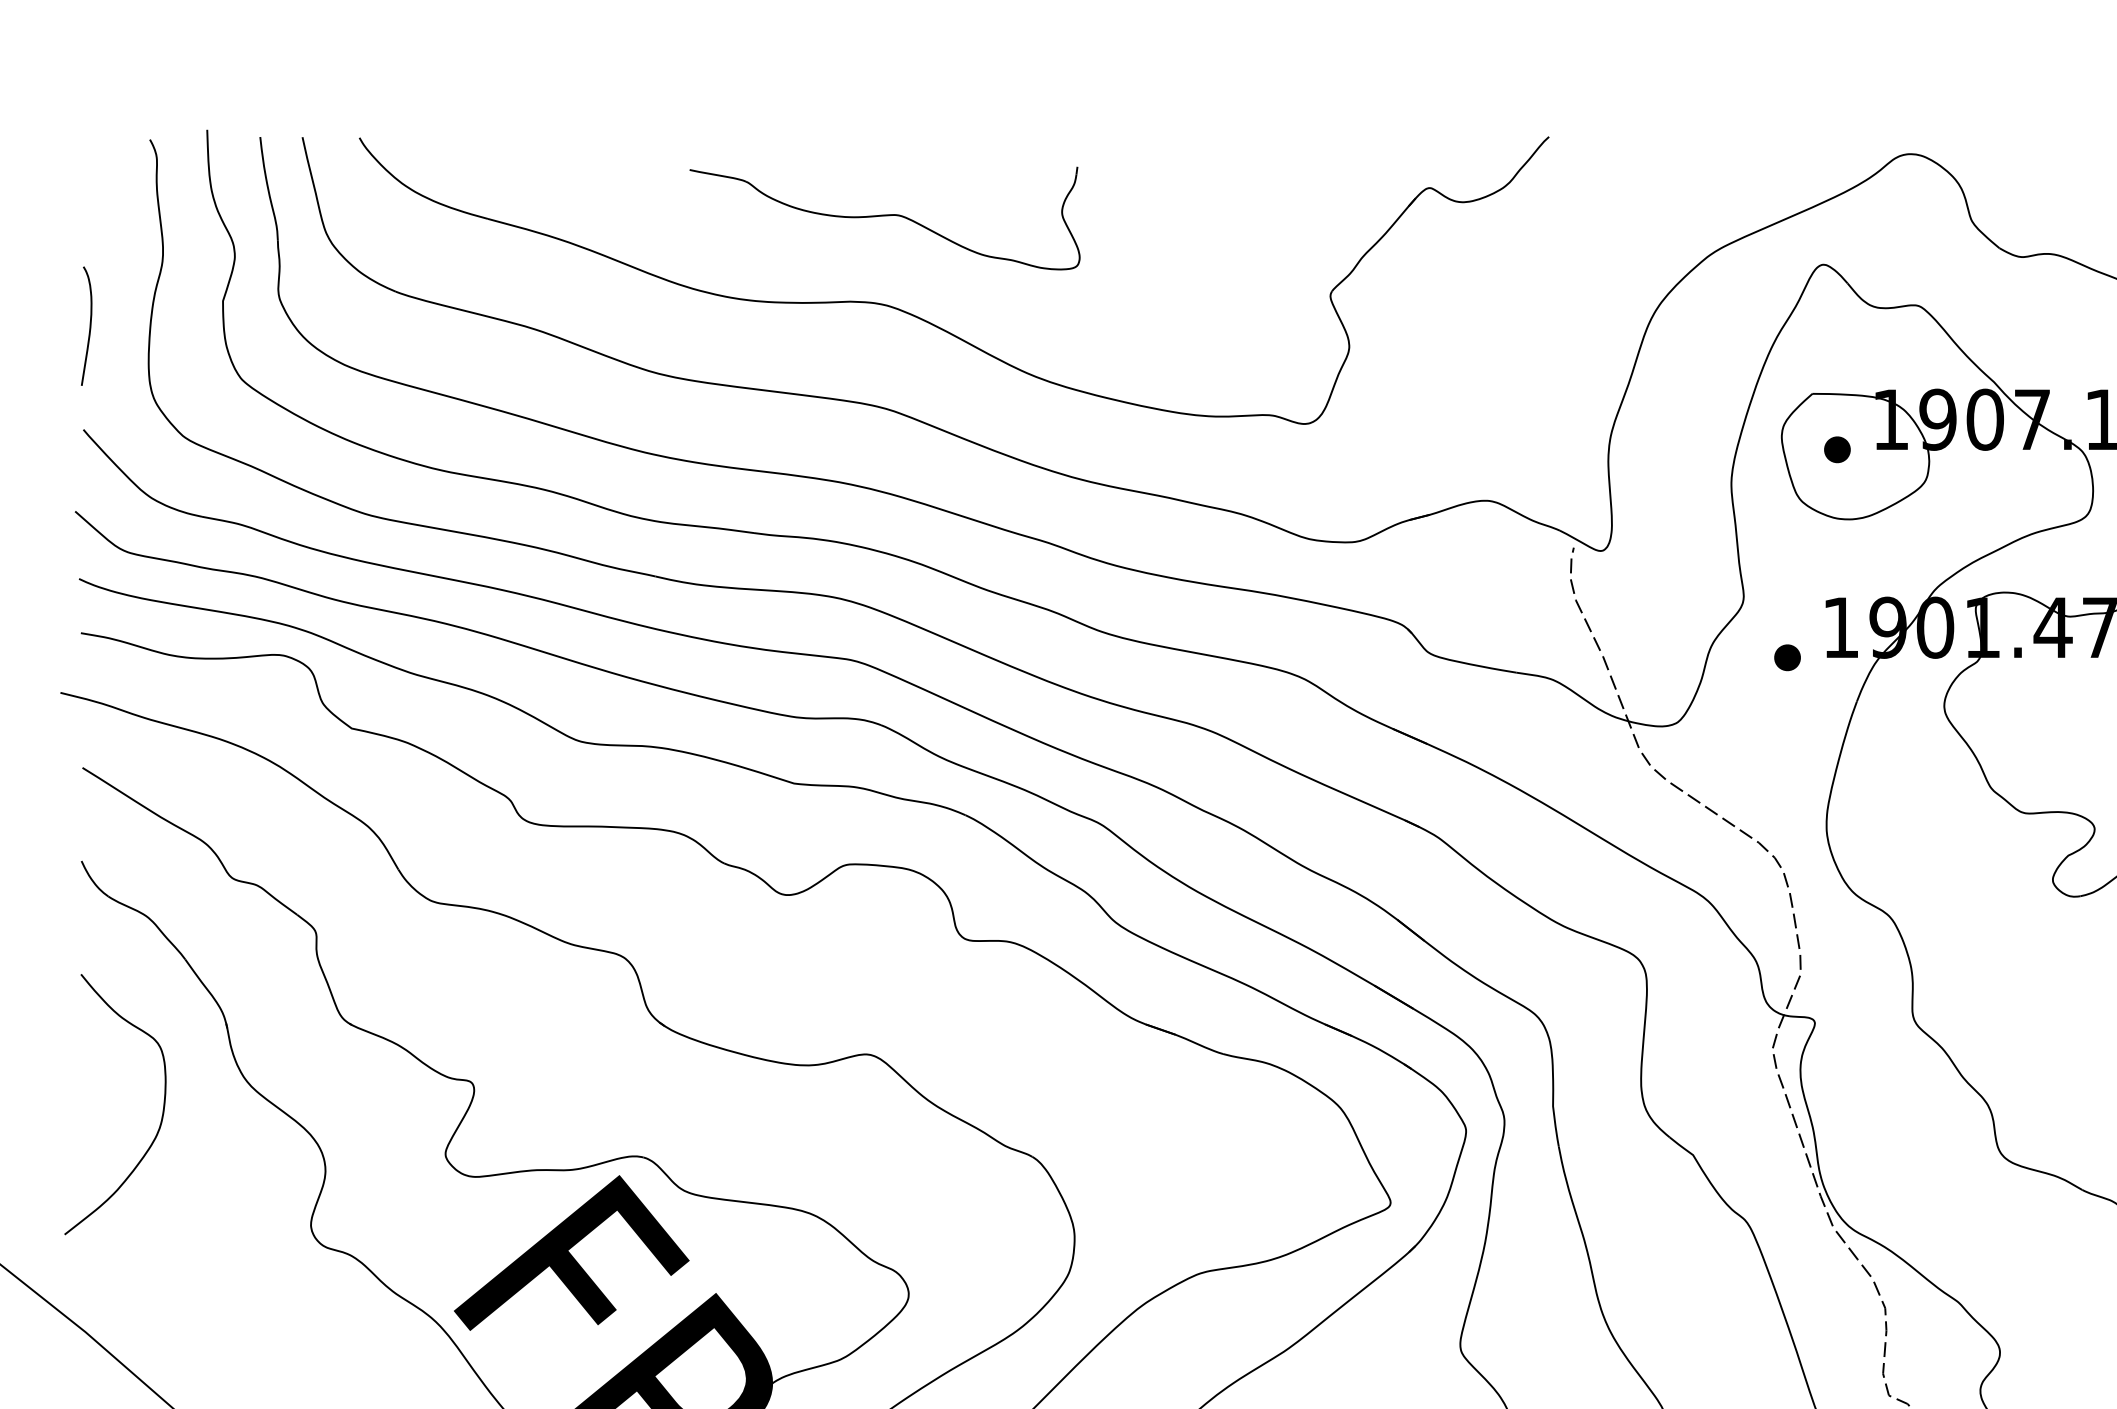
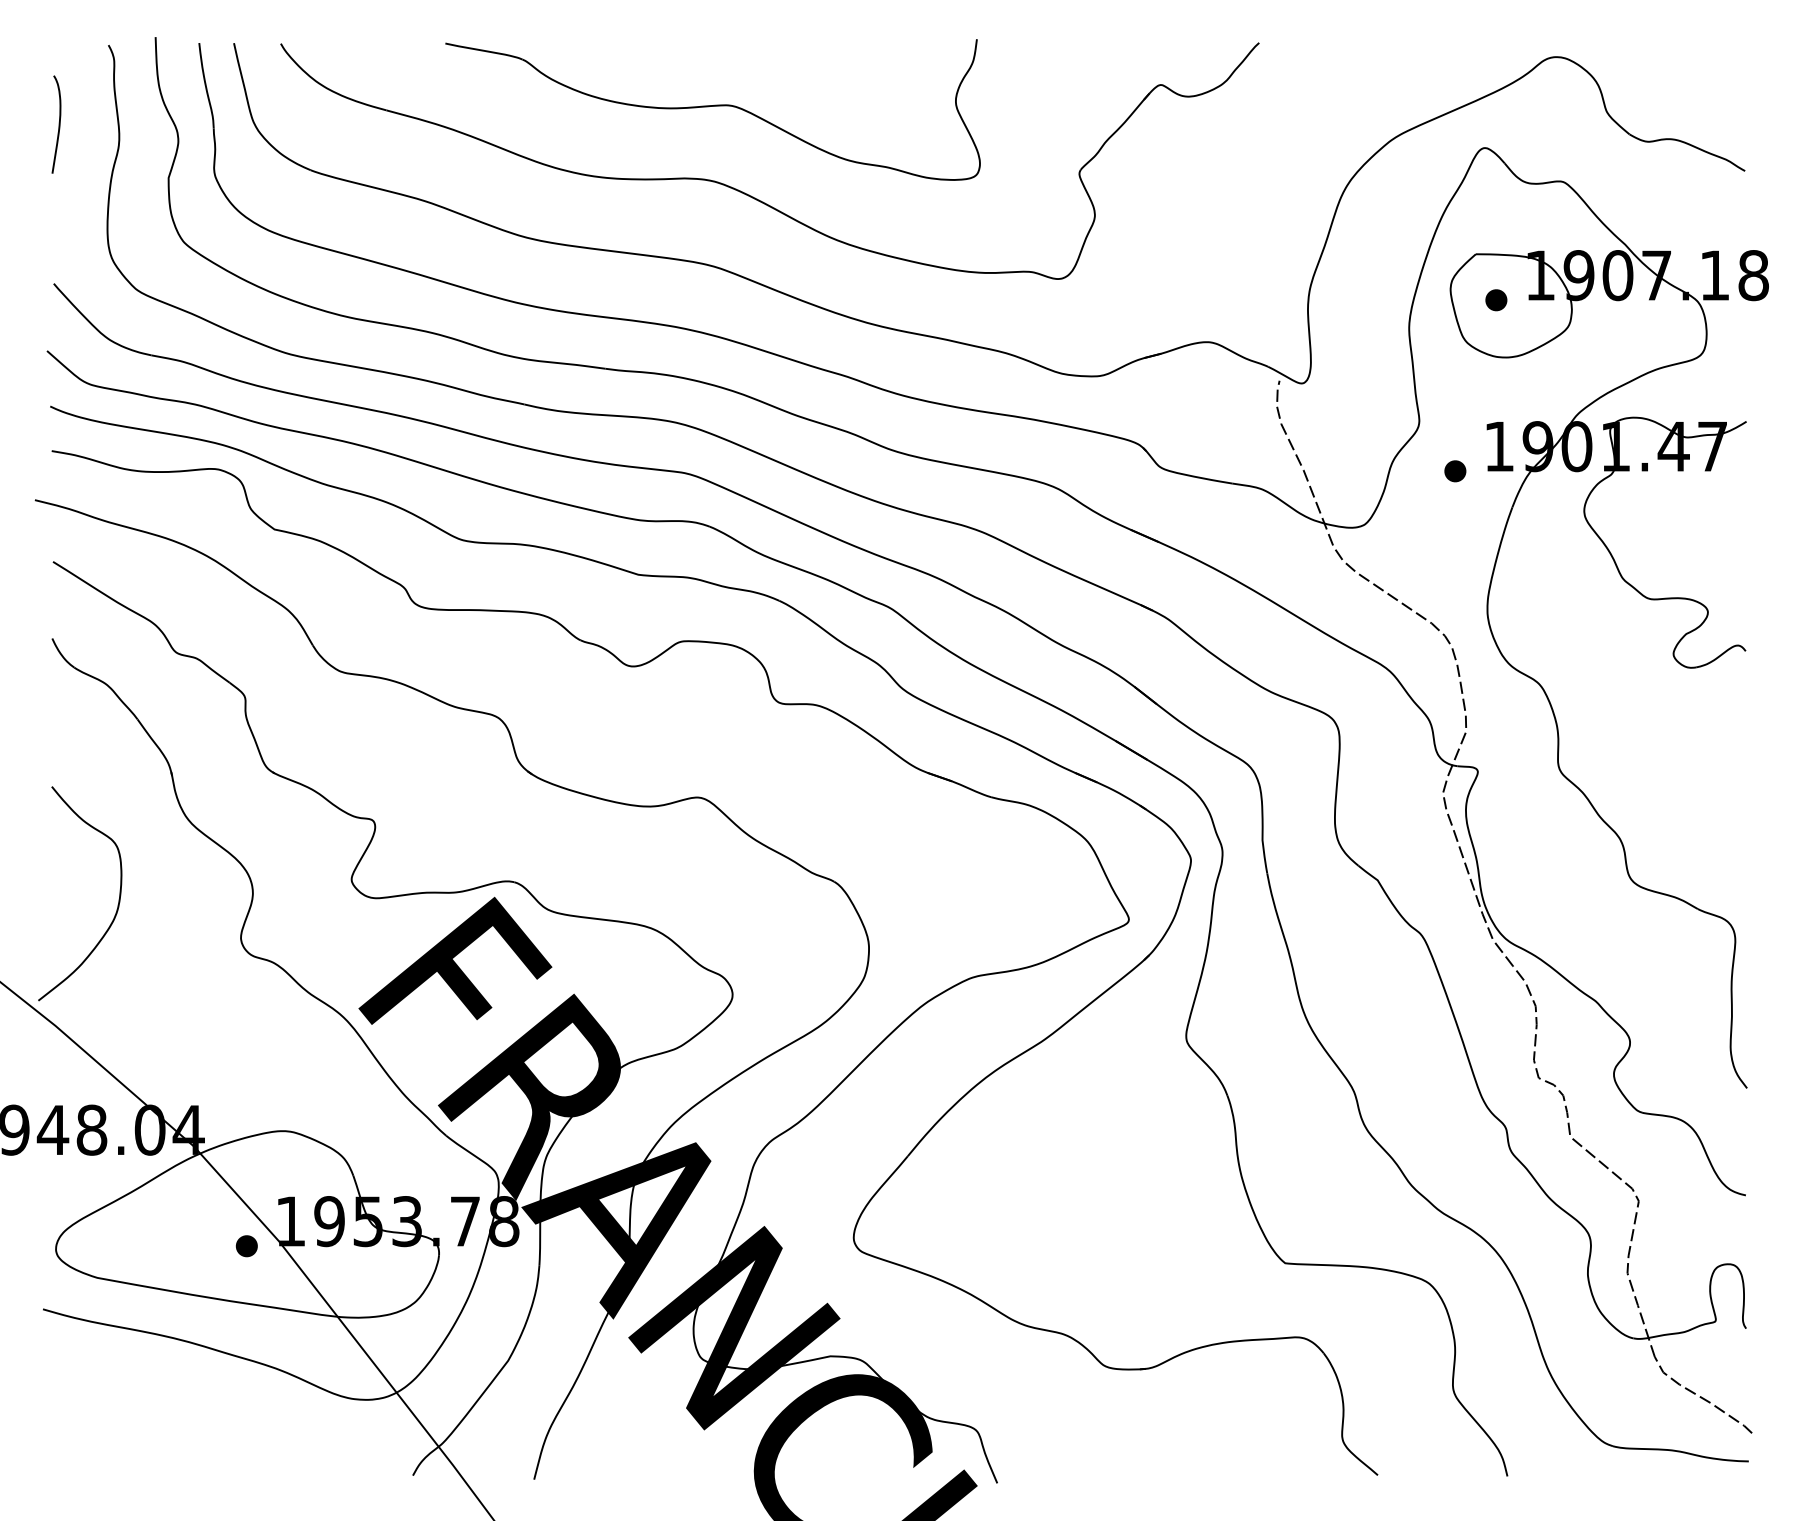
part: (884, 217) -> (712, 109), size x1.67
curve: (89, 326) -> (58, 124), moved
curve: (162, 1111) -> (118, 899), moved

